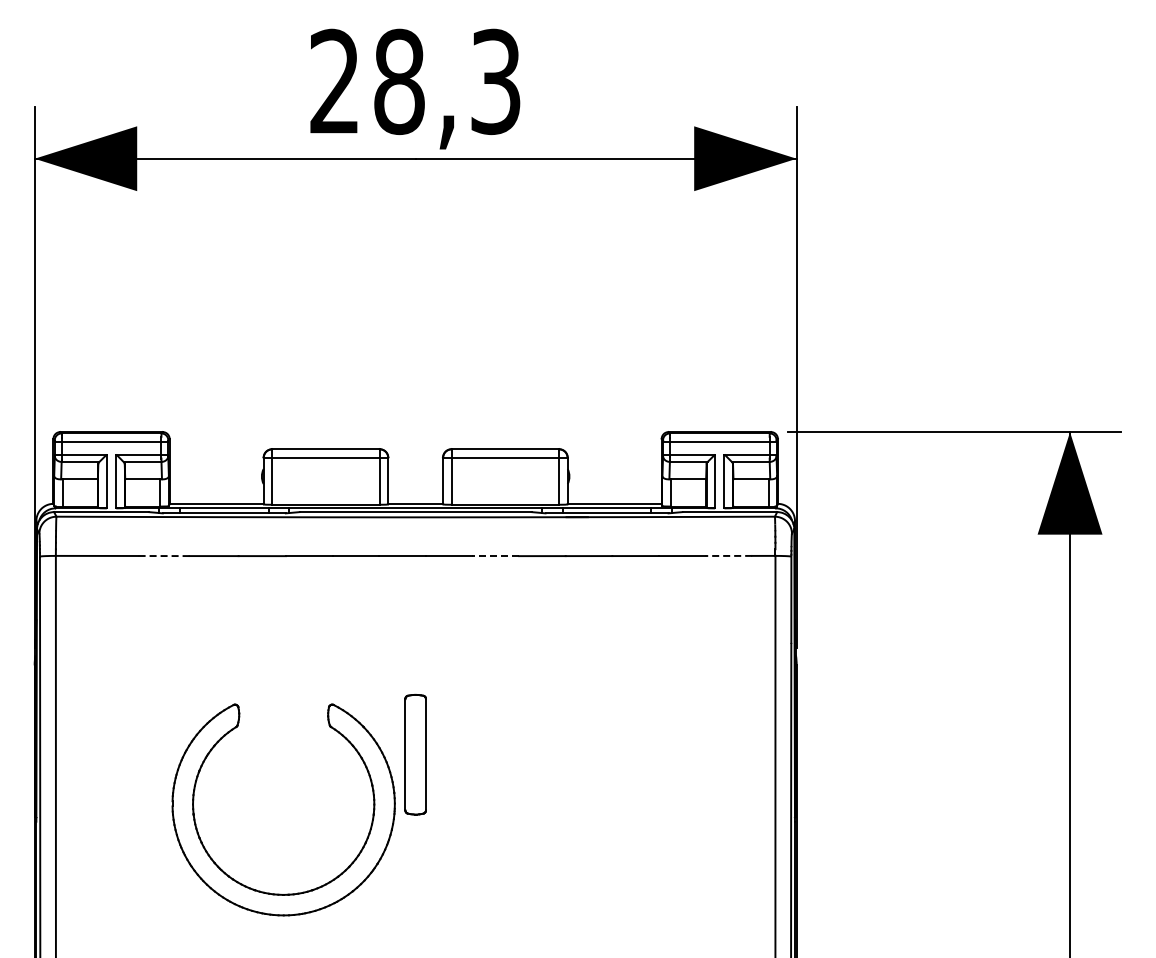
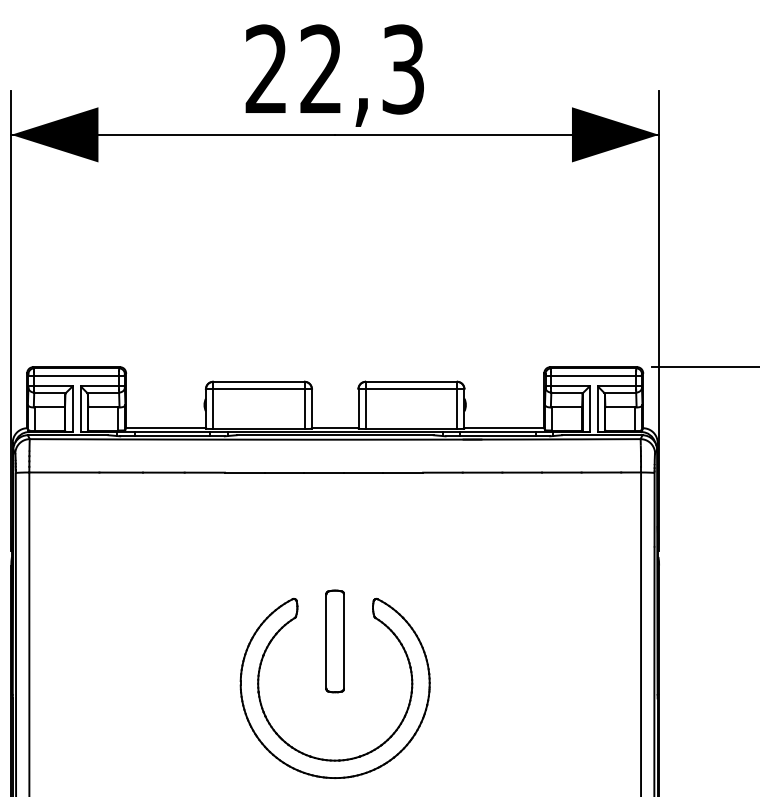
text: (399, 81) -> (321, 69), 28,3 -> 22,3
line: (728, 555) -> (601, 472), dashed -> solid
line: (163, 556) -> (120, 472), dashed -> solid
line: (495, 556) -> (403, 472), dashed -> solid
part: (280, 893) -> (332, 759), moved

